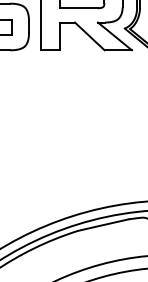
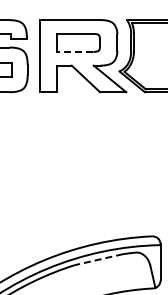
line: (77, 7) -> (74, 51), solid -> dashed
line: (102, 224) -> (98, 259), solid -> dashed

